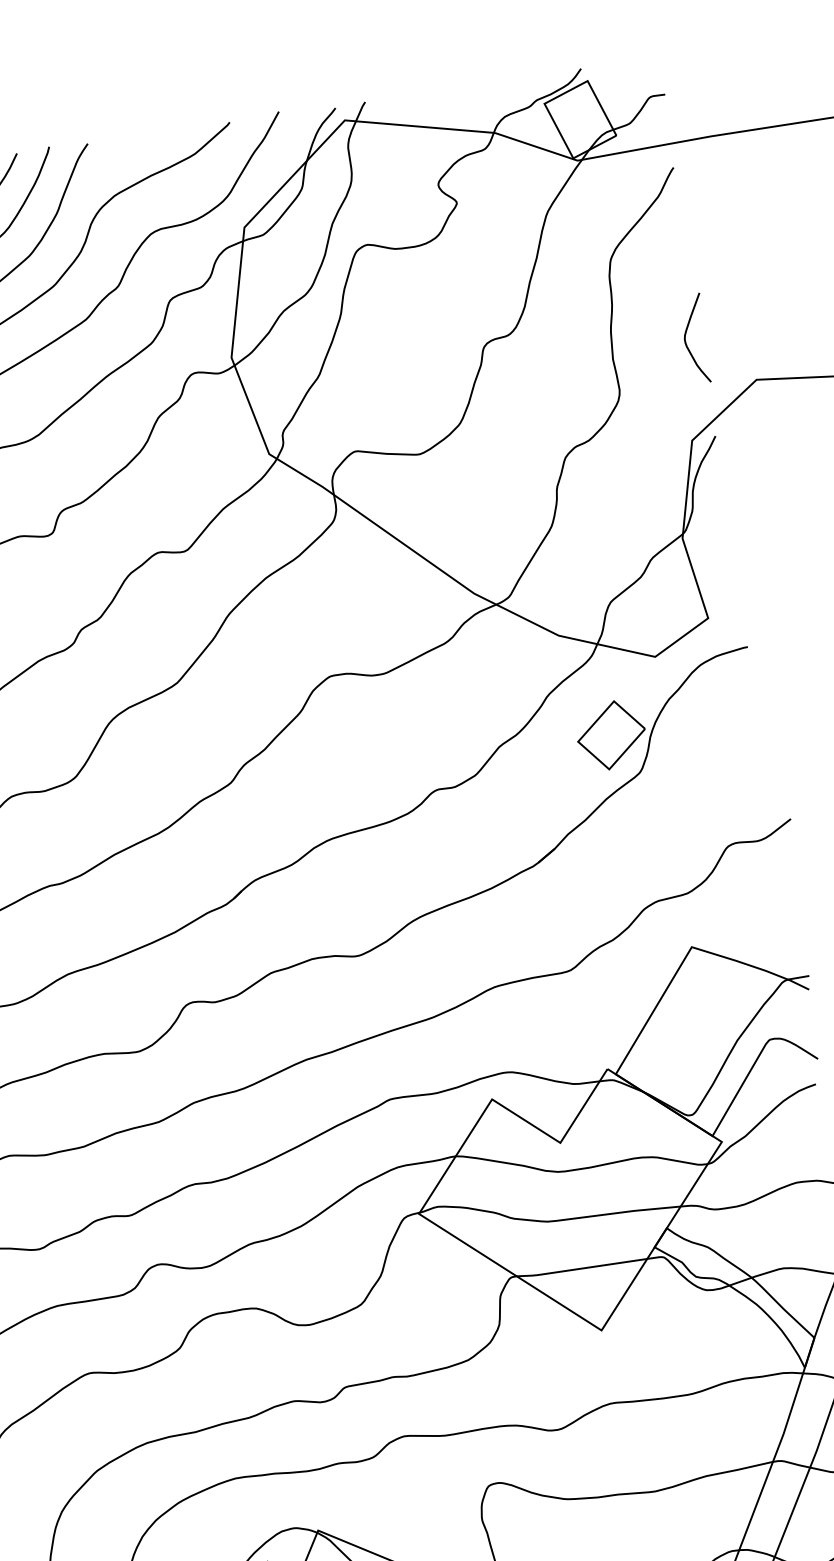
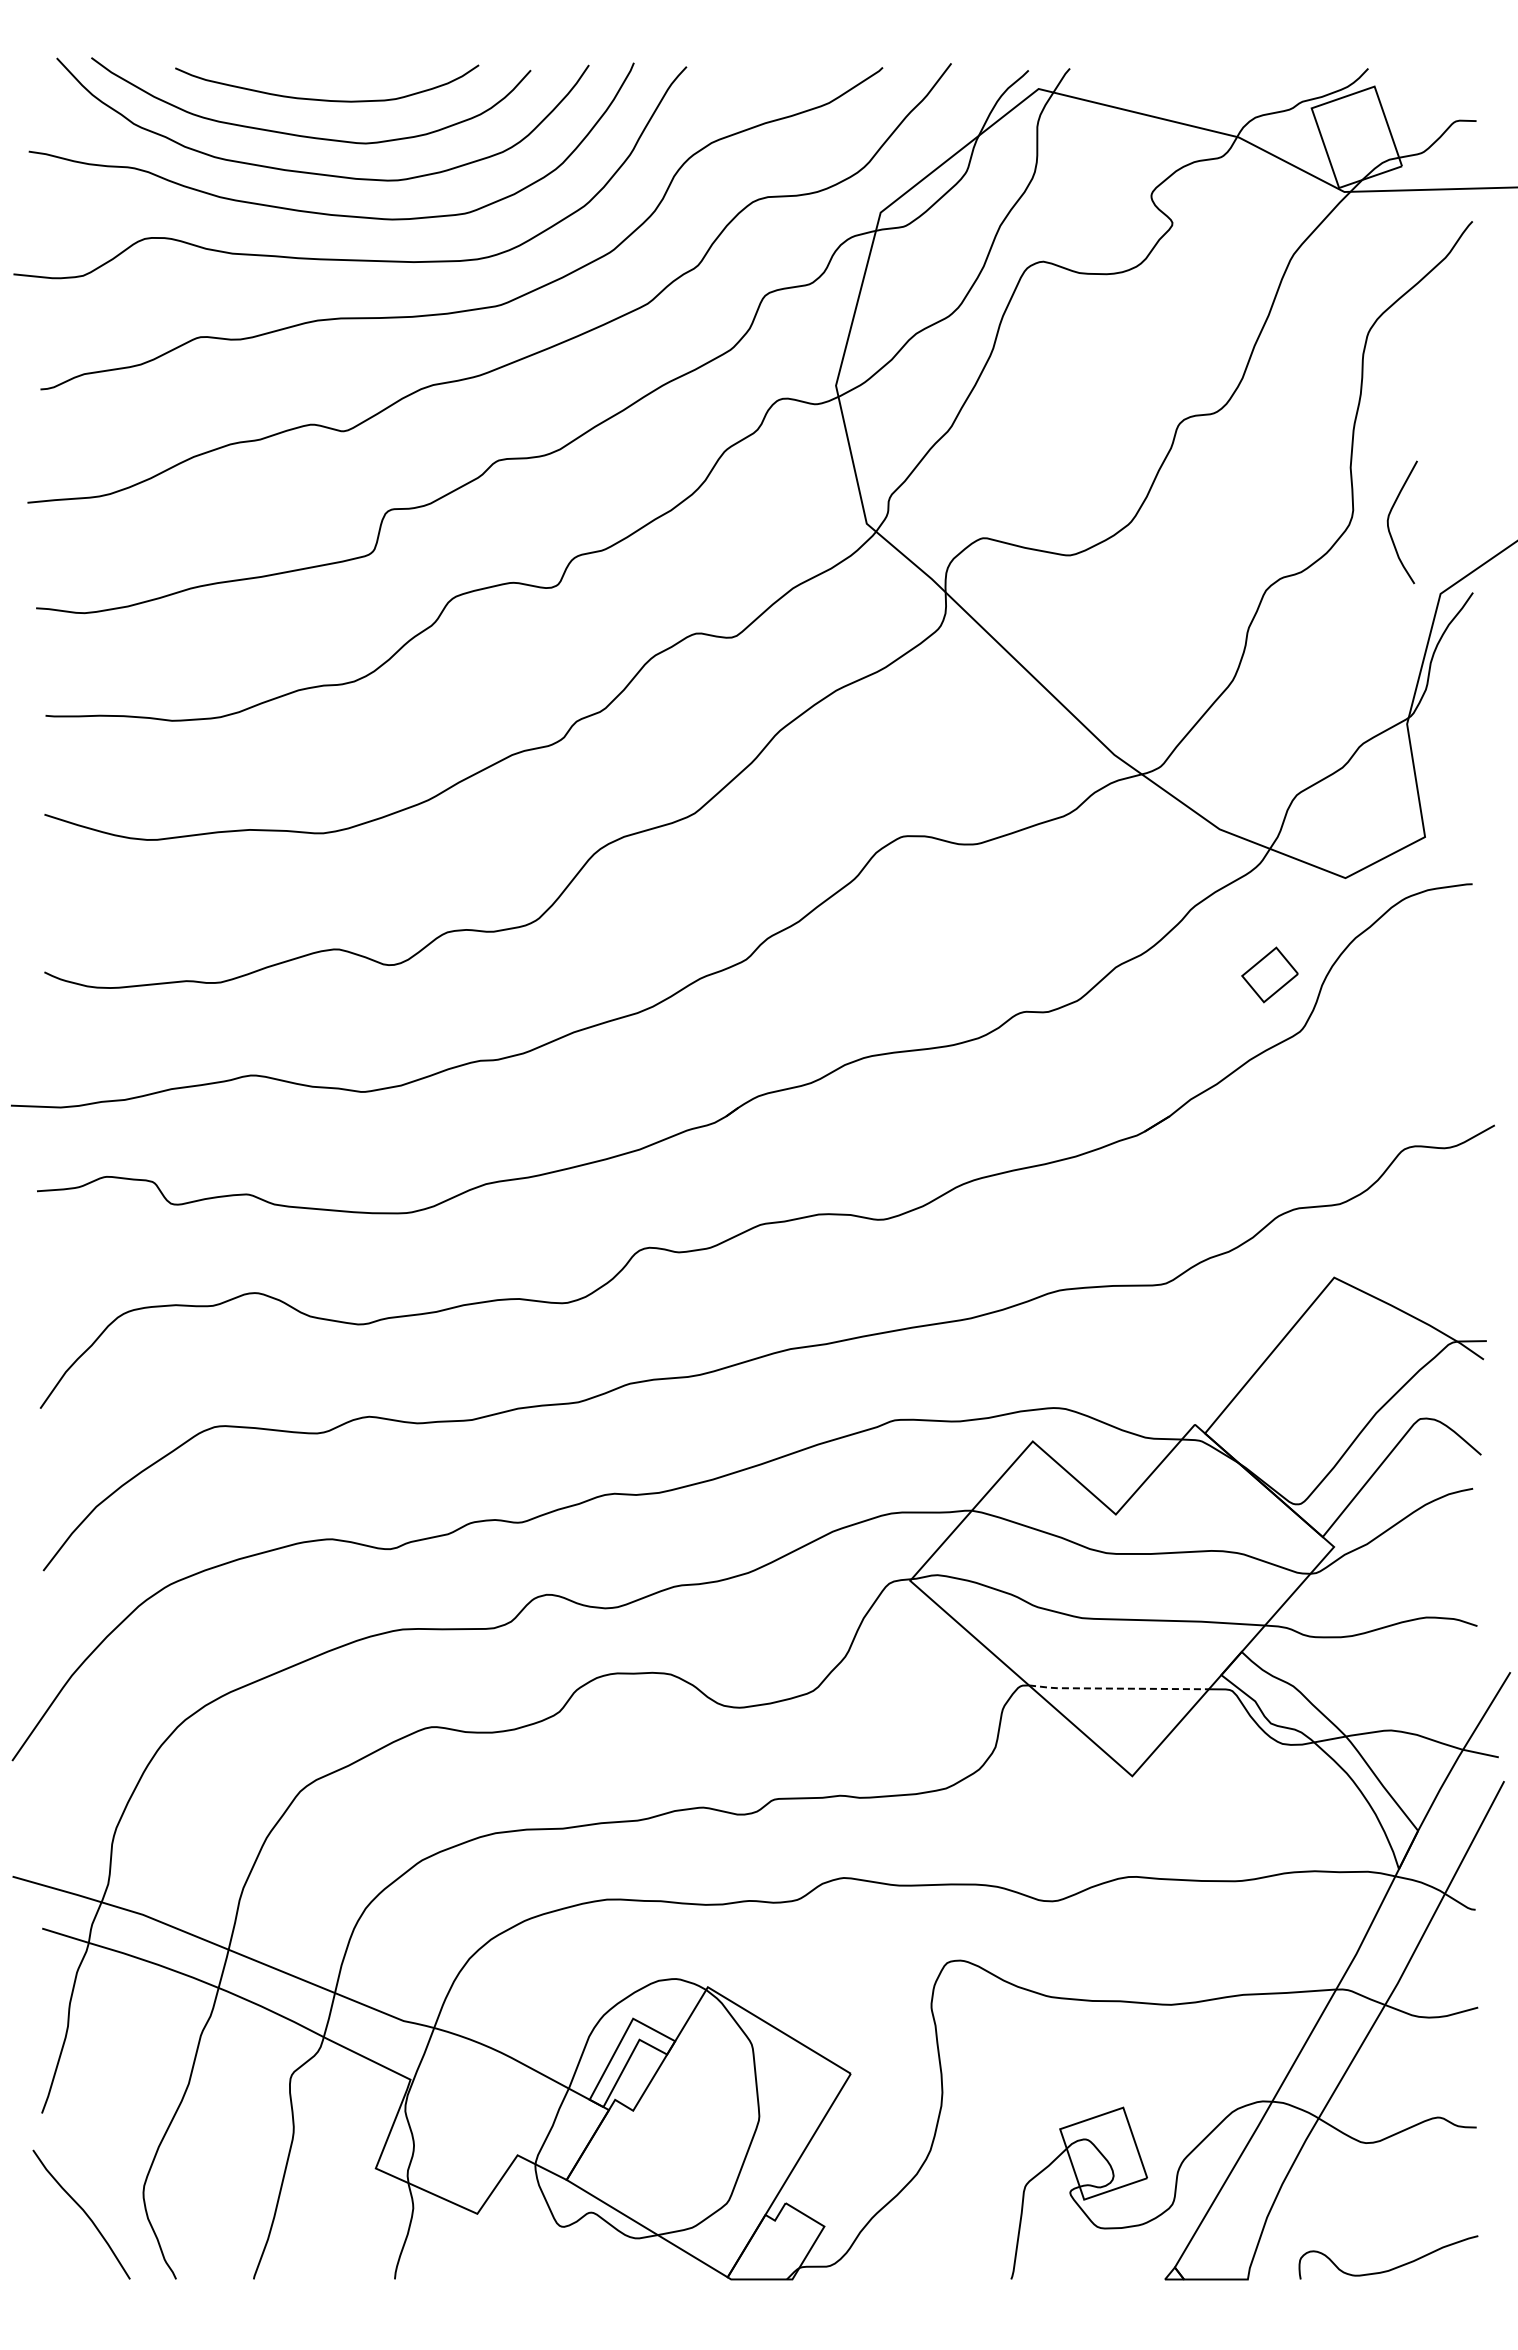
curve: (685, 337) -> (1389, 518), moved
part: (611, 735) -> (1269, 974), size x0.6
line: (581, 1268) -> (1118, 1688), solid -> dashed

